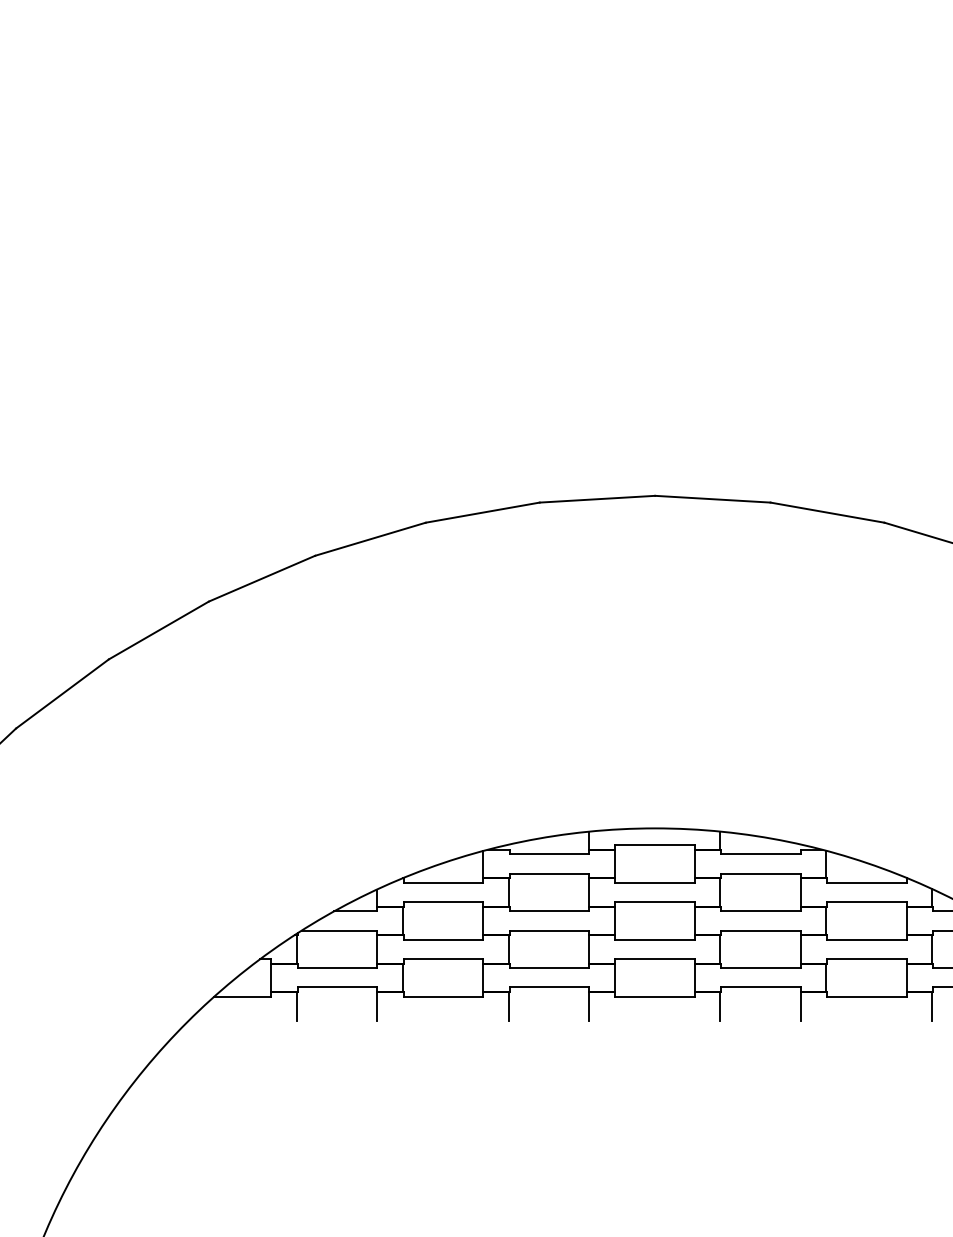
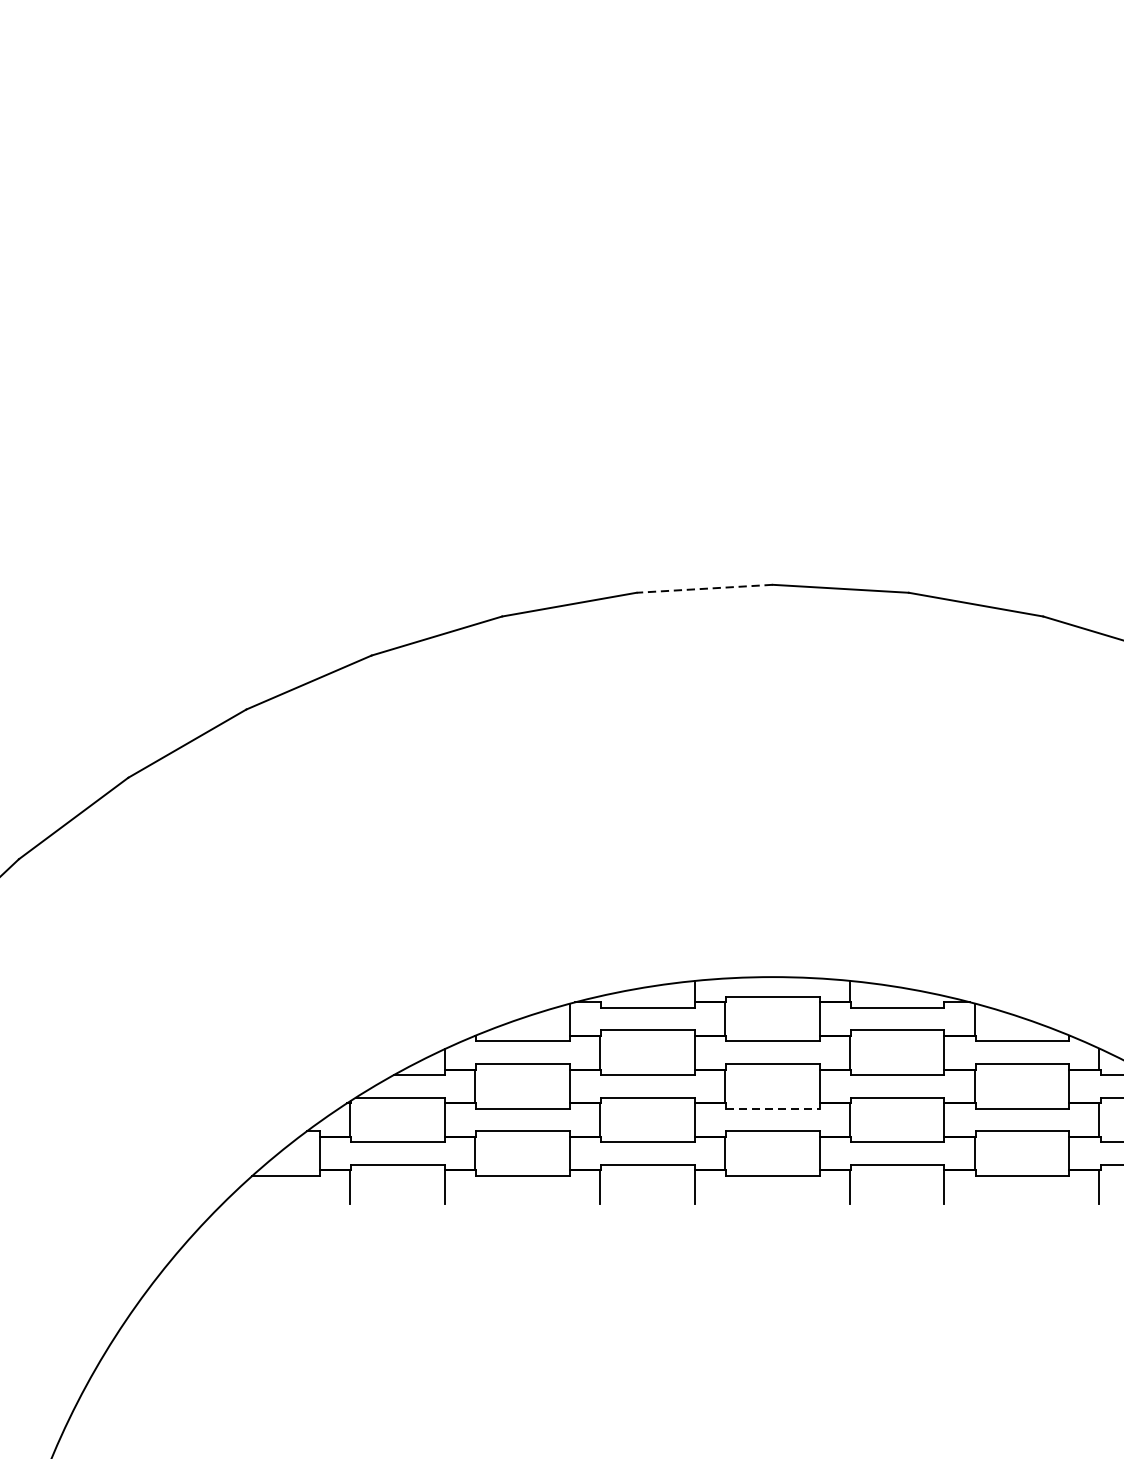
line: (597, 499) -> (704, 589), solid -> dashed
line: (655, 939) -> (773, 1108), solid -> dashed

